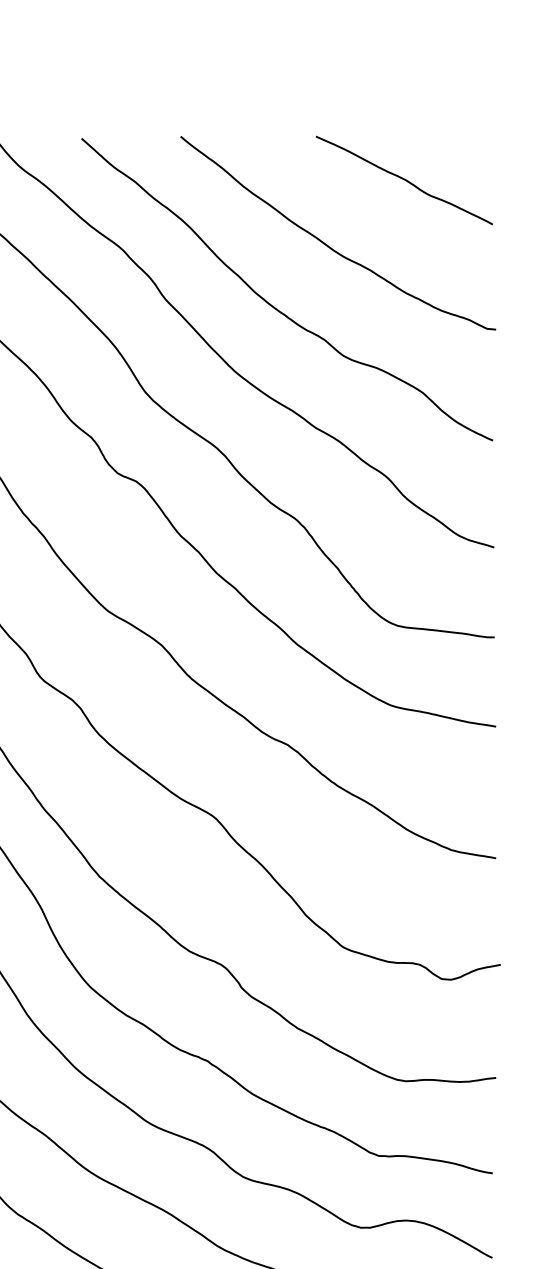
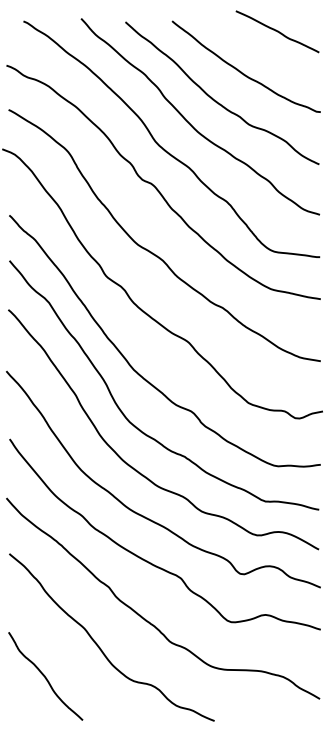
curve: (404, 179) -> (277, 31), moved

